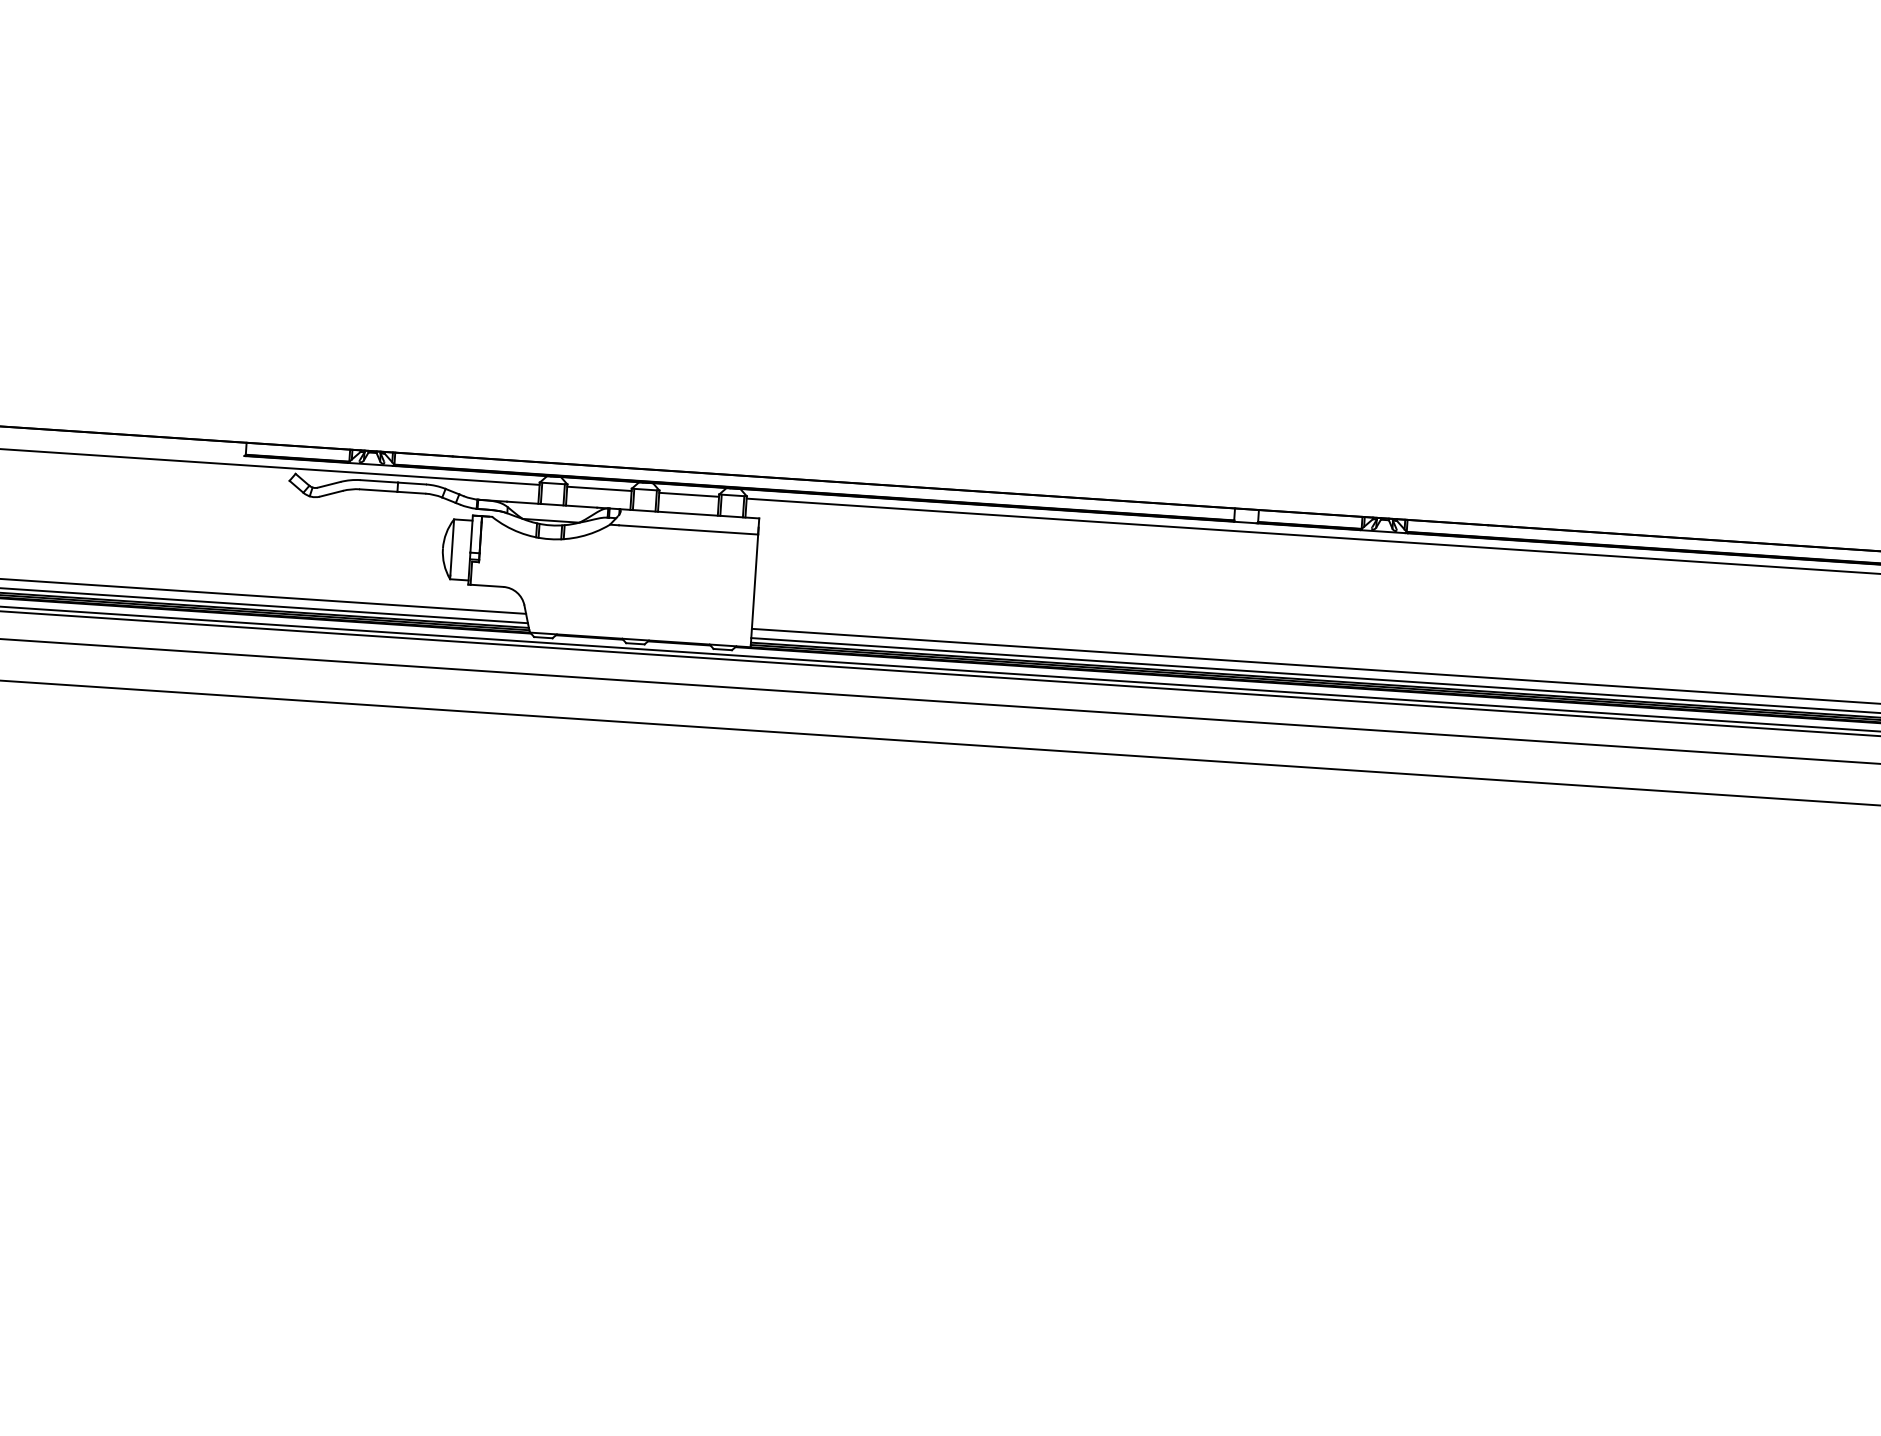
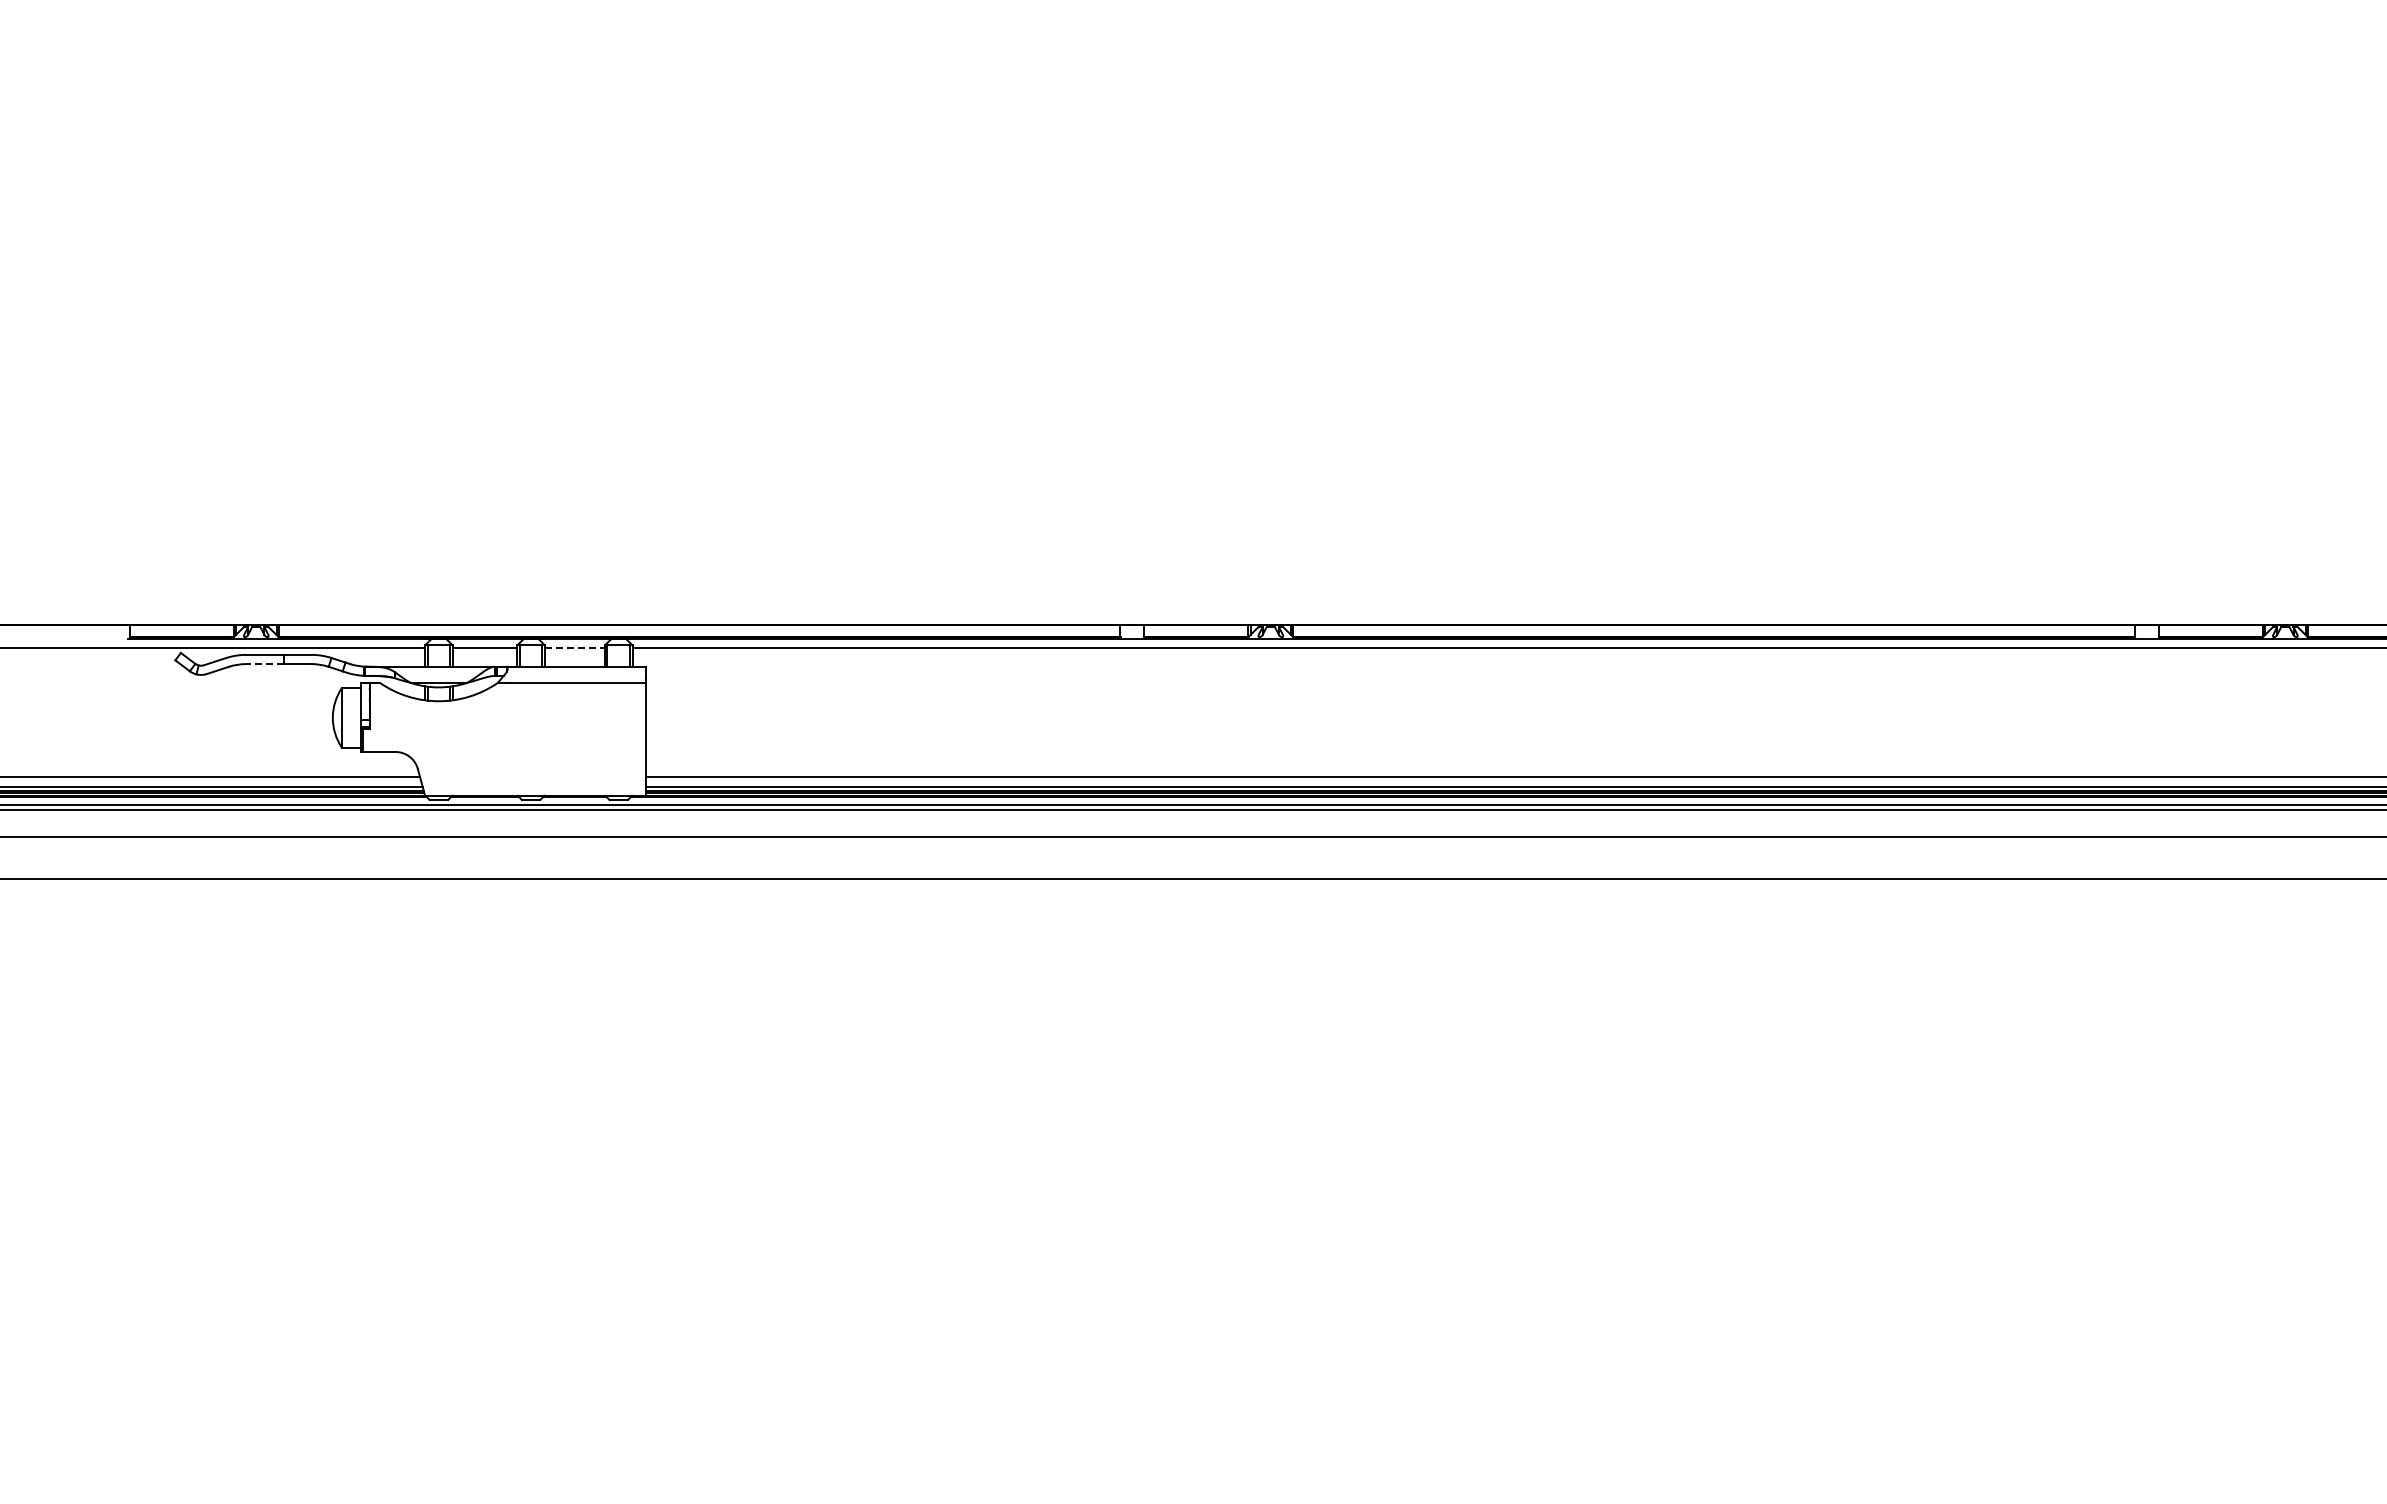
line: (378, 490) -> (264, 664), solid -> dashed
line: (688, 494) -> (574, 647), solid -> dashed

